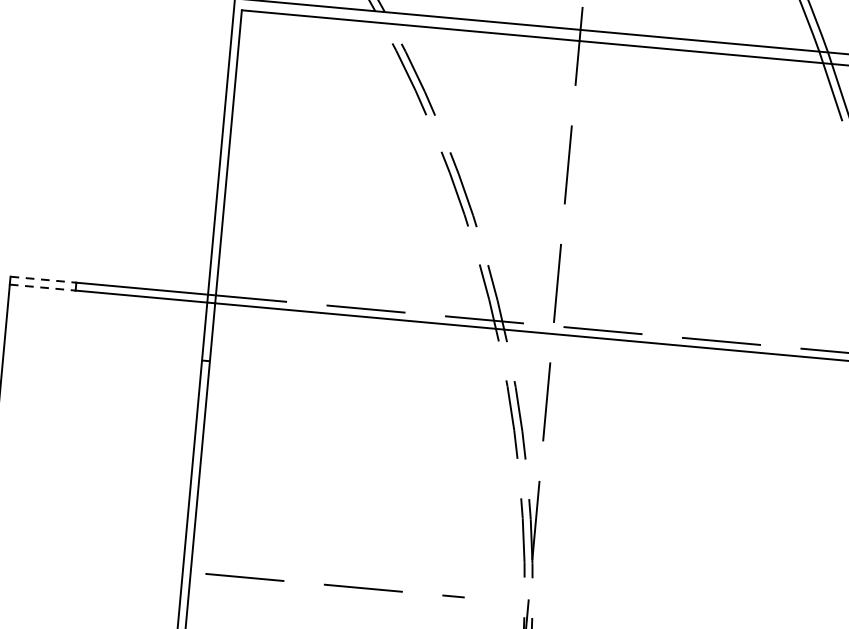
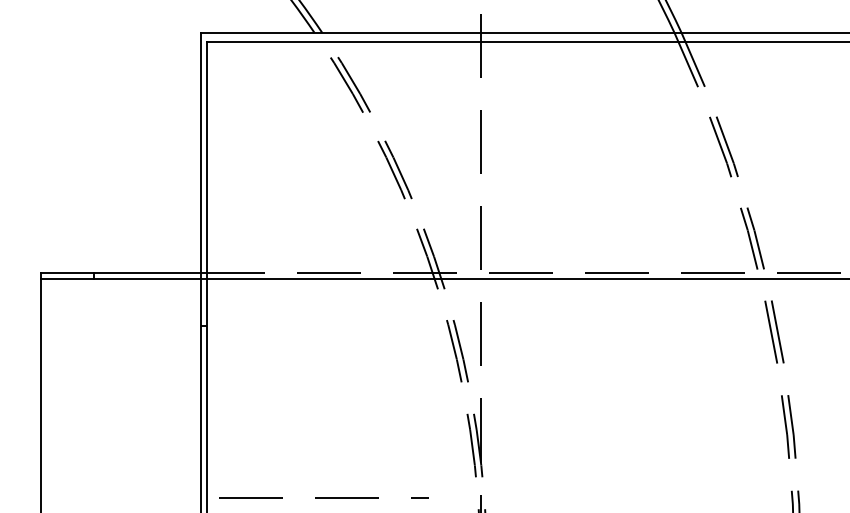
line: (43, 280) -> (67, 273), dashed -> solid
line: (42, 287) -> (67, 279), dashed -> solid

